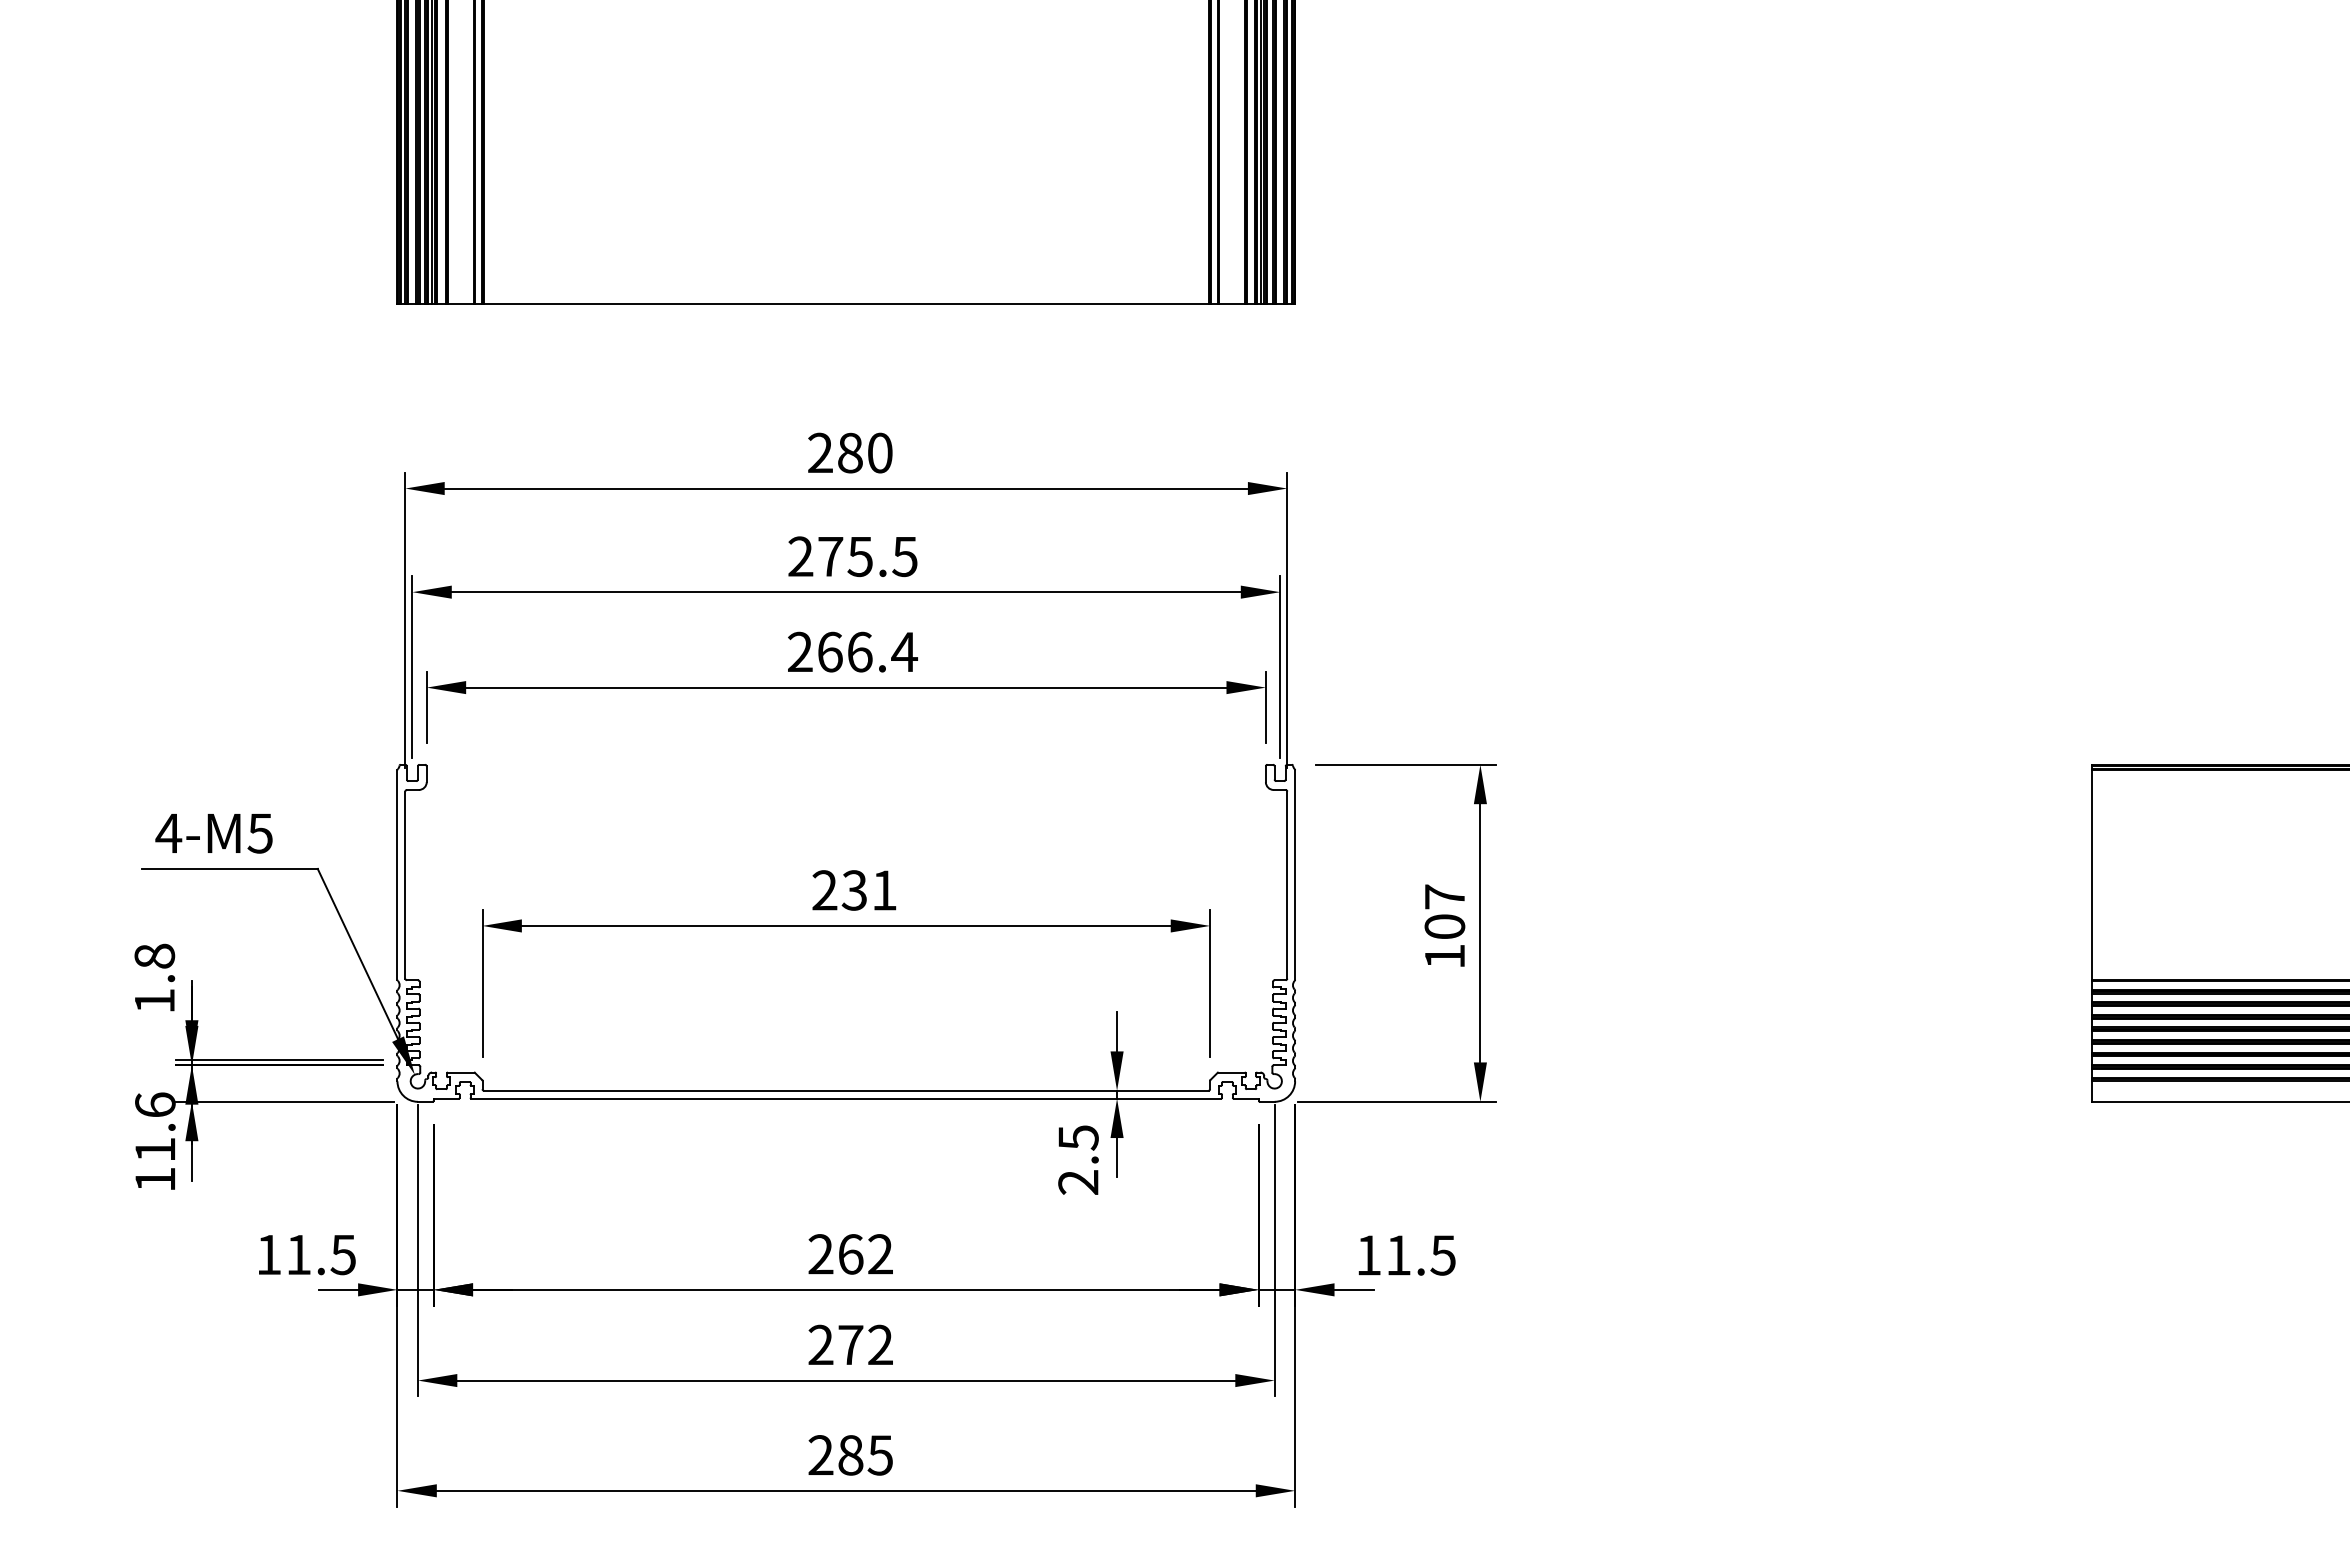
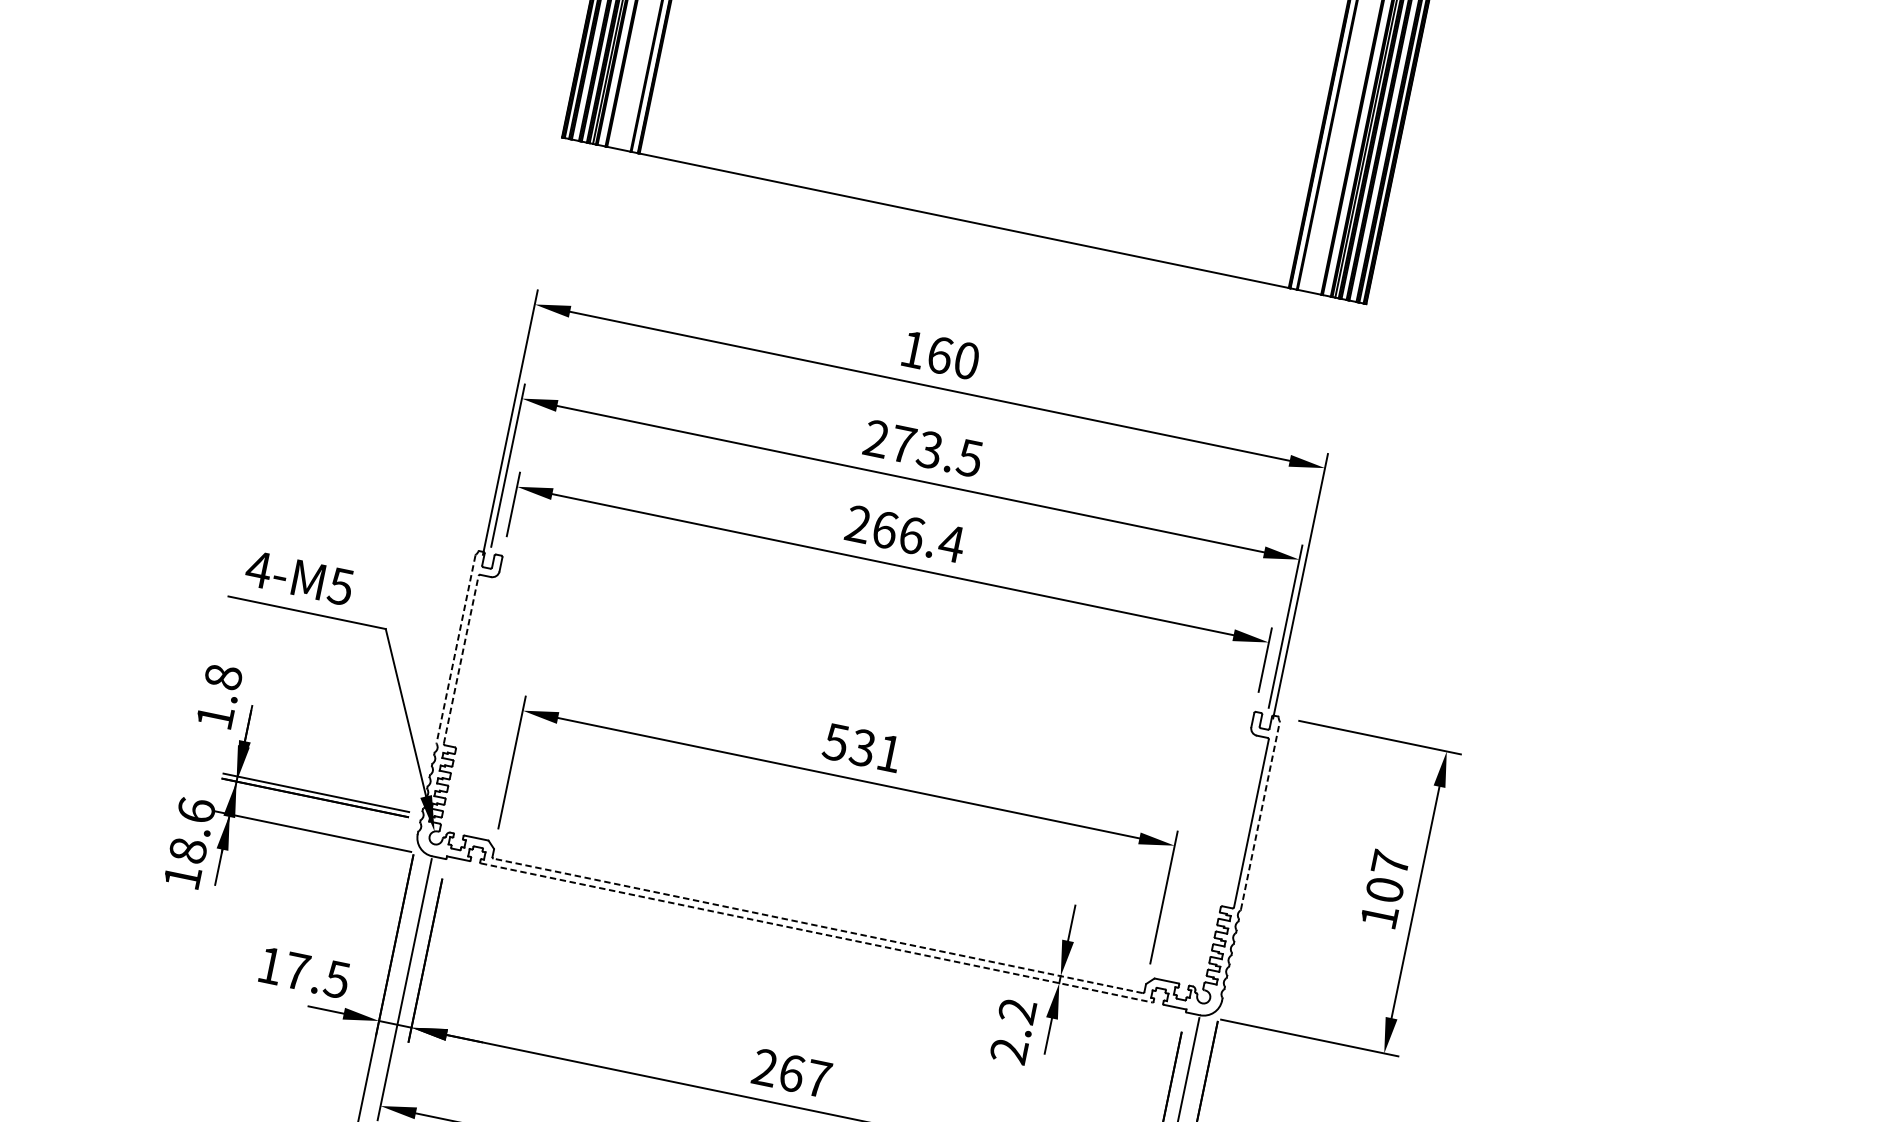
text: (835, 452) -> (926, 351), 280 -> 160
text: (859, 556) -> (929, 449), 275.5 -> 273.5
line: (397, 875) -> (455, 649), solid -> dashed
line: (1295, 875) -> (1260, 816), solid -> dashed
line: (405, 885) -> (461, 660), solid -> dashed
text: (824, 890) -> (835, 742), 231 -> 531
line: (845, 1090) -> (817, 925), solid -> dashed
line: (846, 1098) -> (816, 932), solid -> dashed
text: (1078, 1137) -> (1017, 1010), 2.5 -> 2.2
text: (155, 1149) -> (188, 850), 11.6 -> 18.6
text: (298, 1254) -> (296, 970), 11.5 -> 17.5
text: (880, 1254) -> (818, 1078), 262 -> 267

